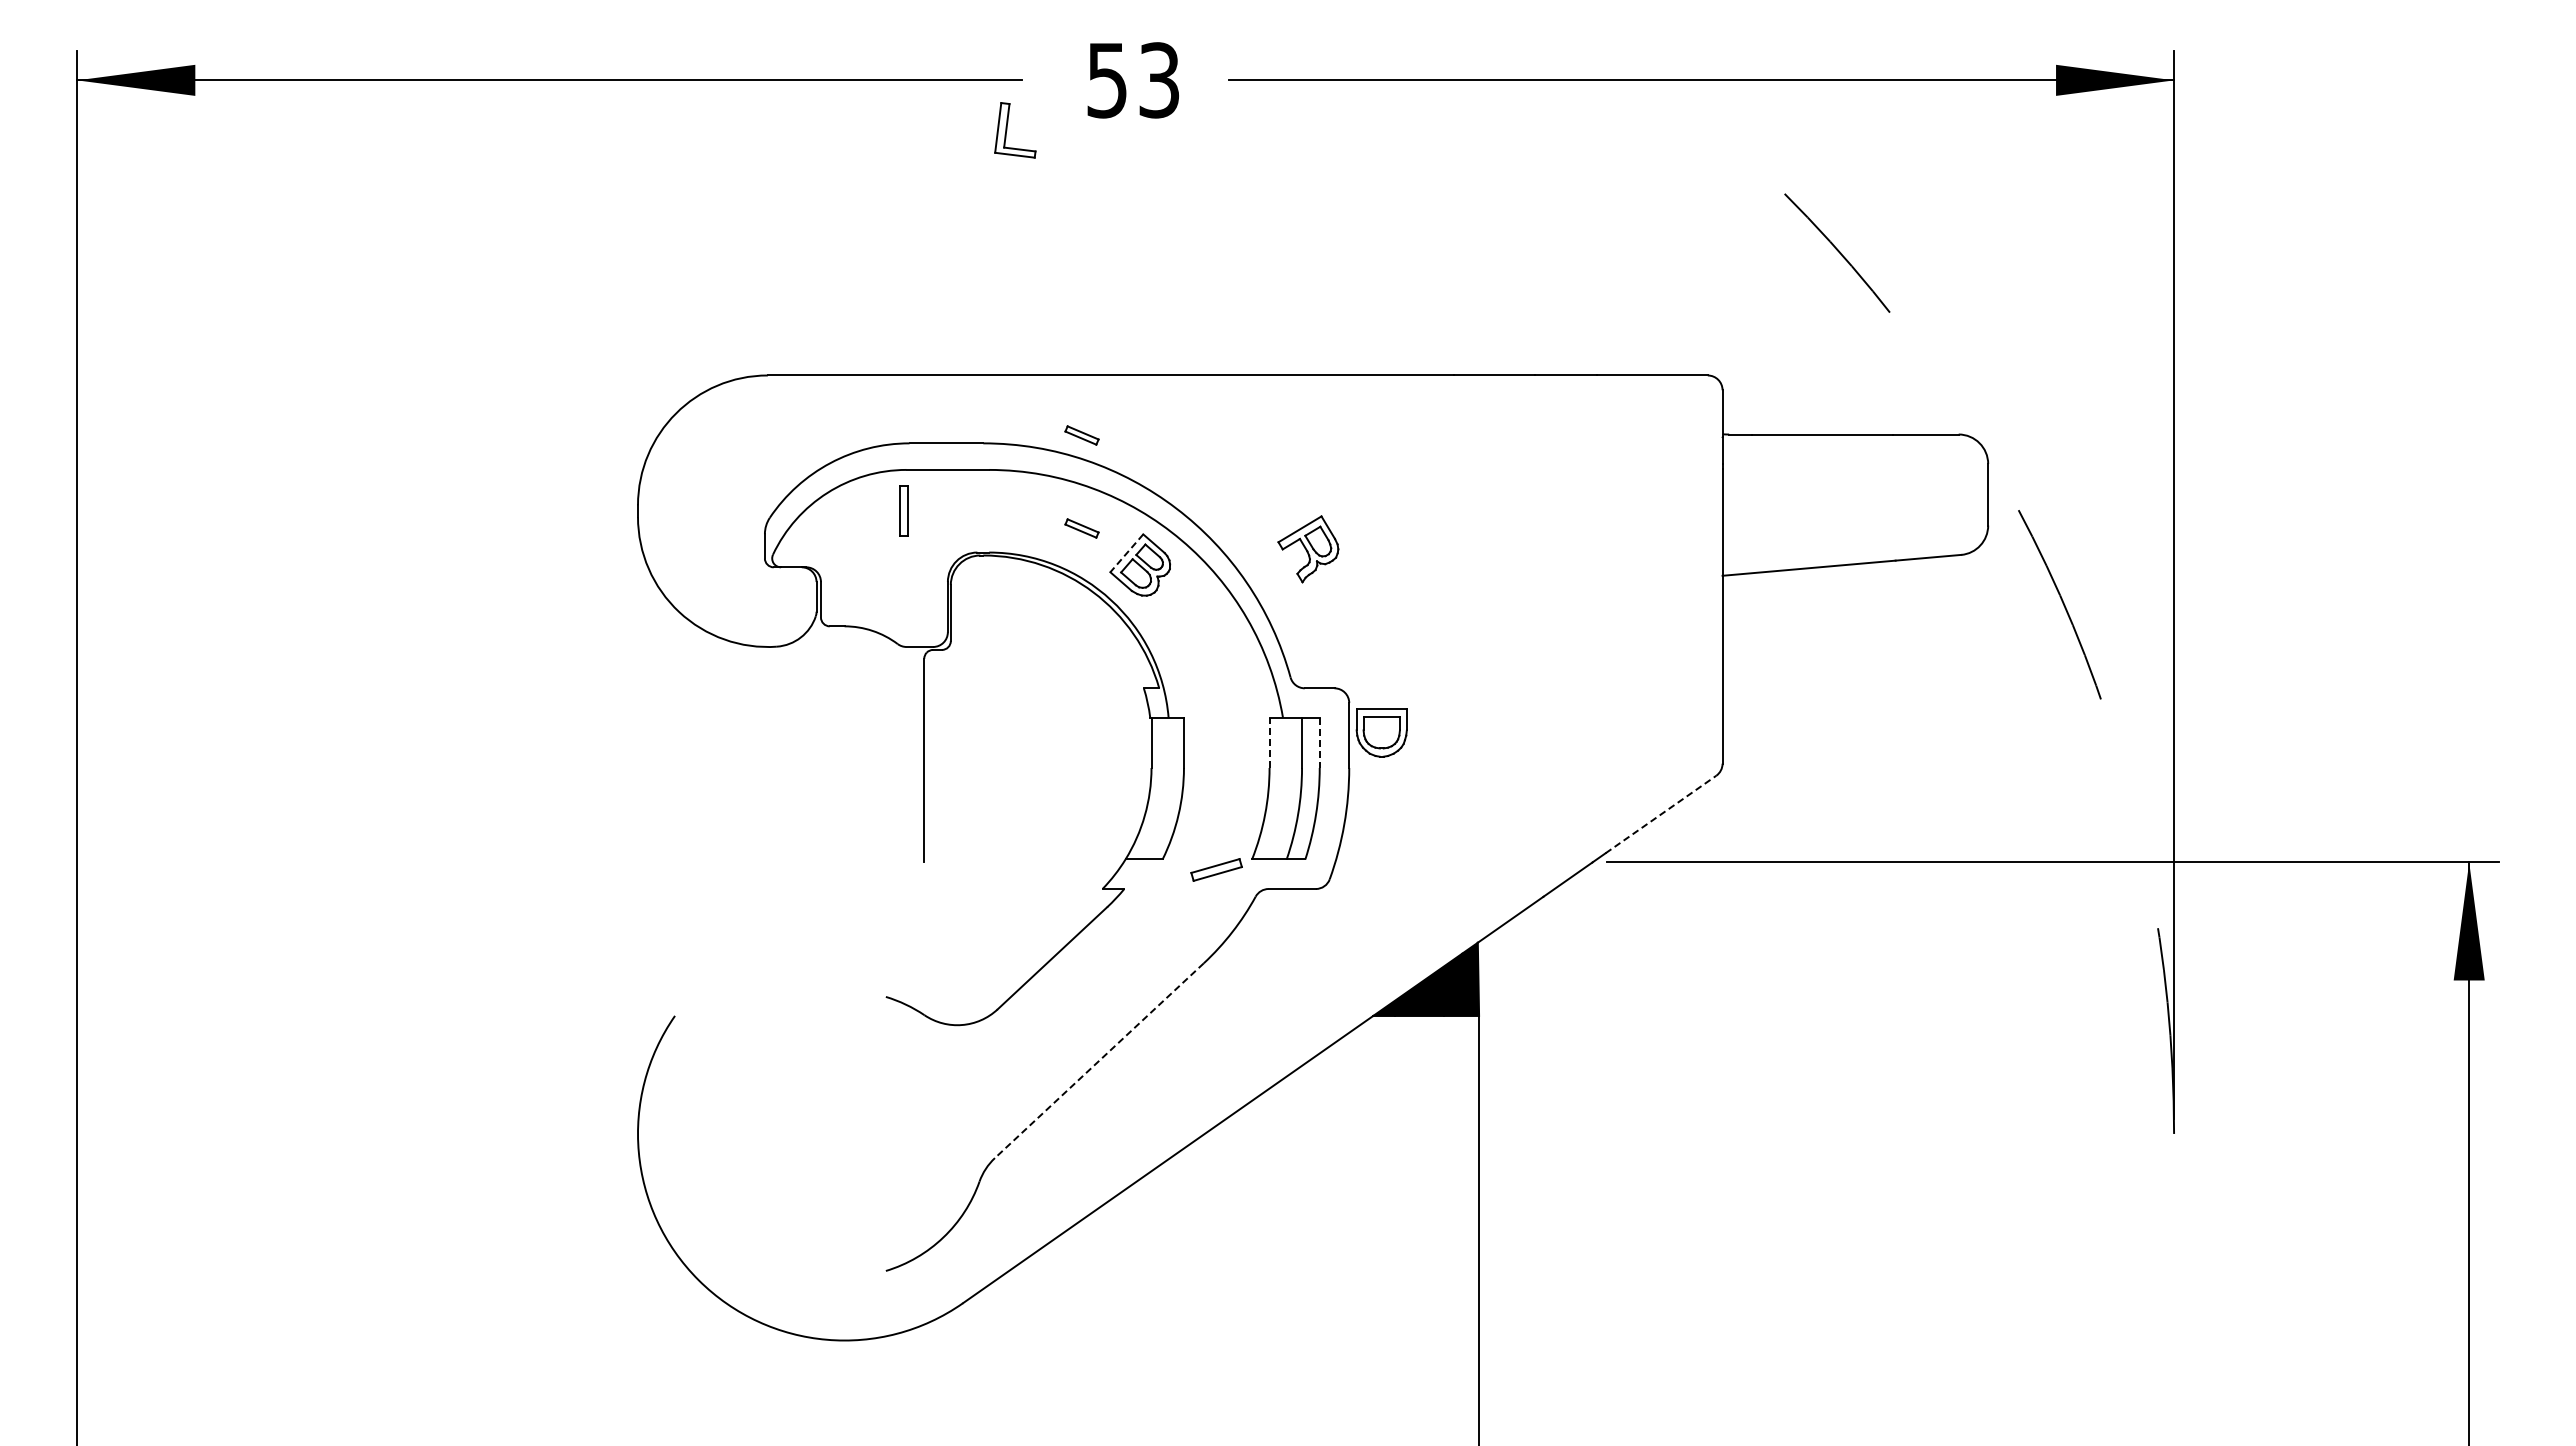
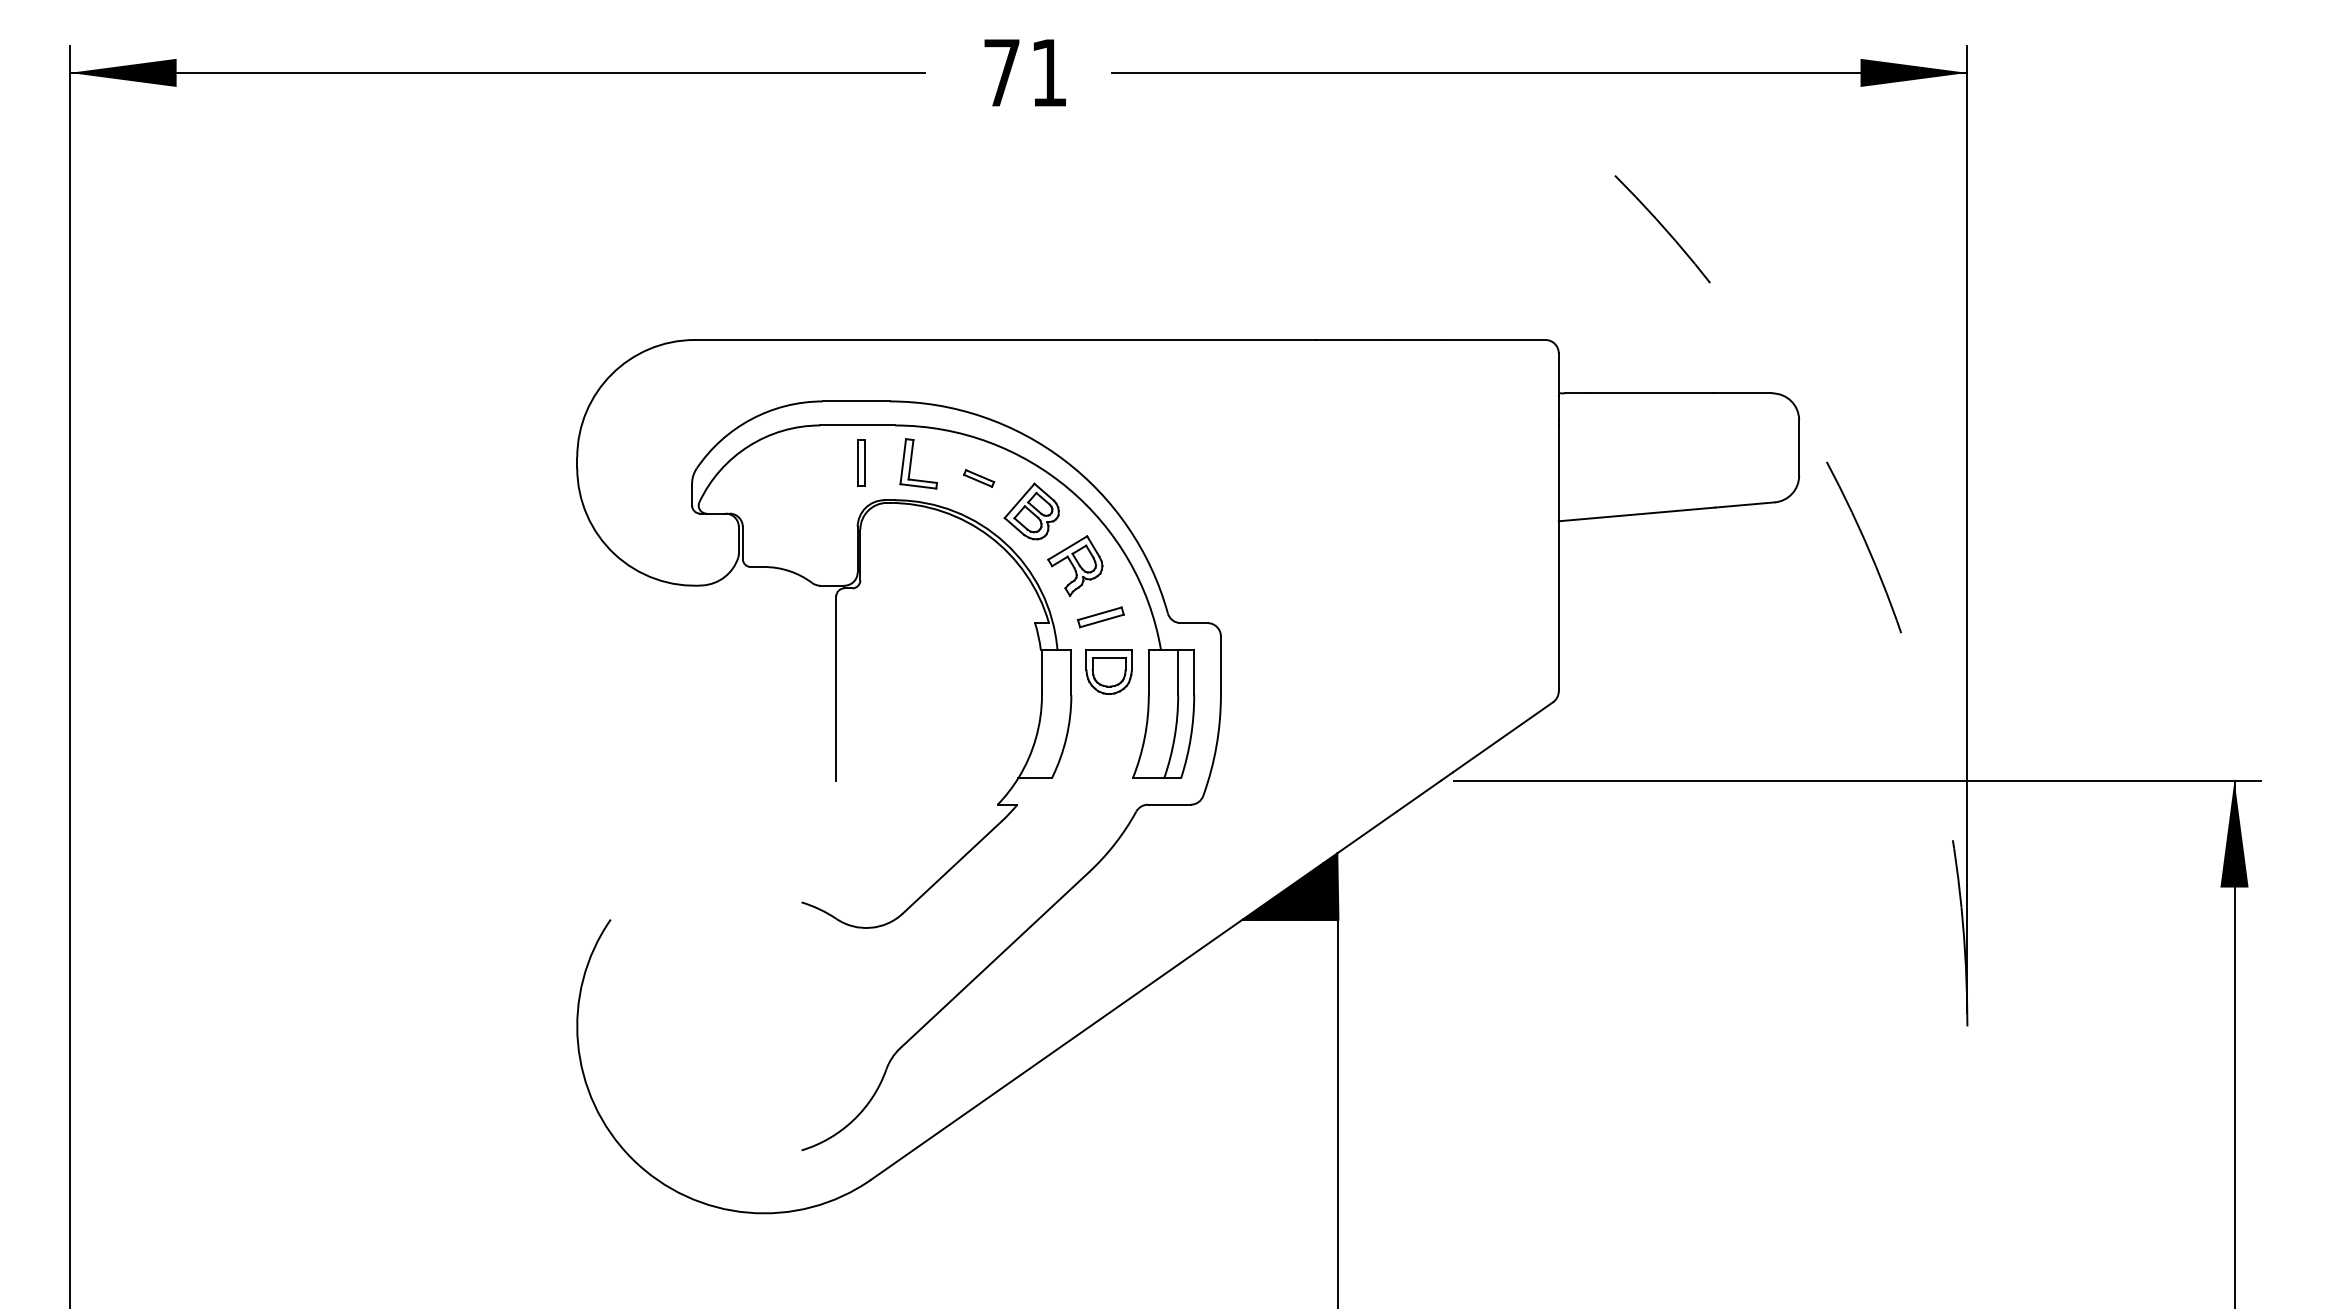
text: (1132, 80) -> (1024, 73), 53 -> 71
part: (1007, 130) -> (911, 463), moved
part: (1081, 435) -> (978, 394), removed
part: (903, 510) -> (860, 462), moved
part: (1308, 549) -> (1075, 566), moved
line: (1126, 553) -> (1019, 501), dashed -> solid
part: (1381, 732) -> (1108, 672), moved
line: (1269, 742) -> (1148, 672), dashed -> solid
line: (1319, 743) -> (1194, 673), dashed -> solid
line: (1660, 814) -> (1502, 737), dashed -> solid
part: (1216, 869) -> (1100, 616), moved
line: (1099, 1060) -> (994, 959), dashed -> solid

